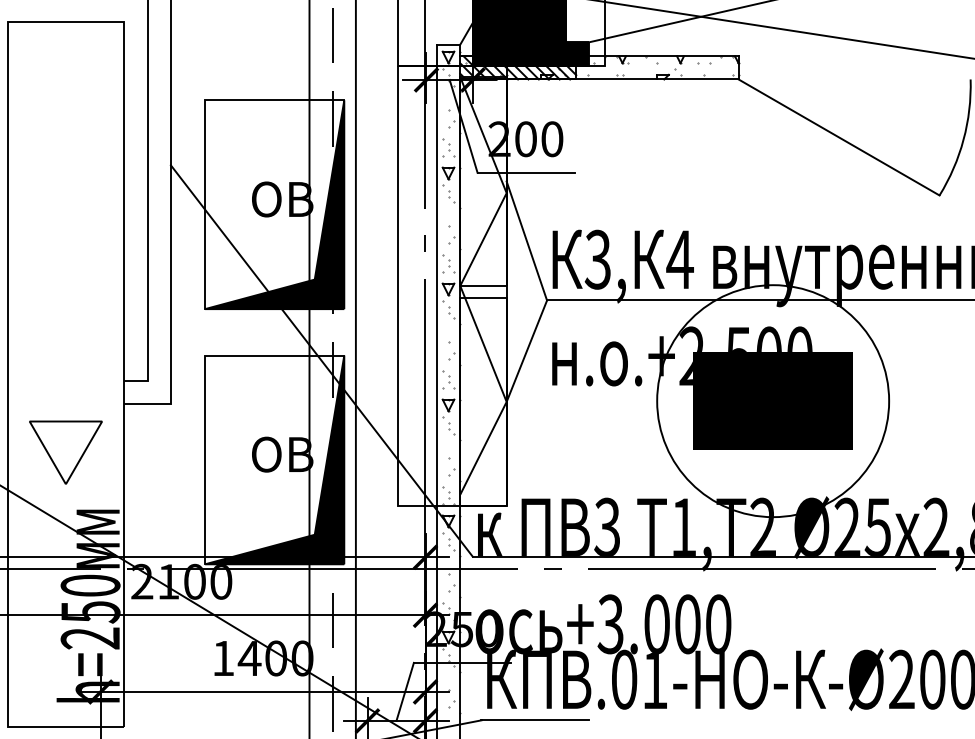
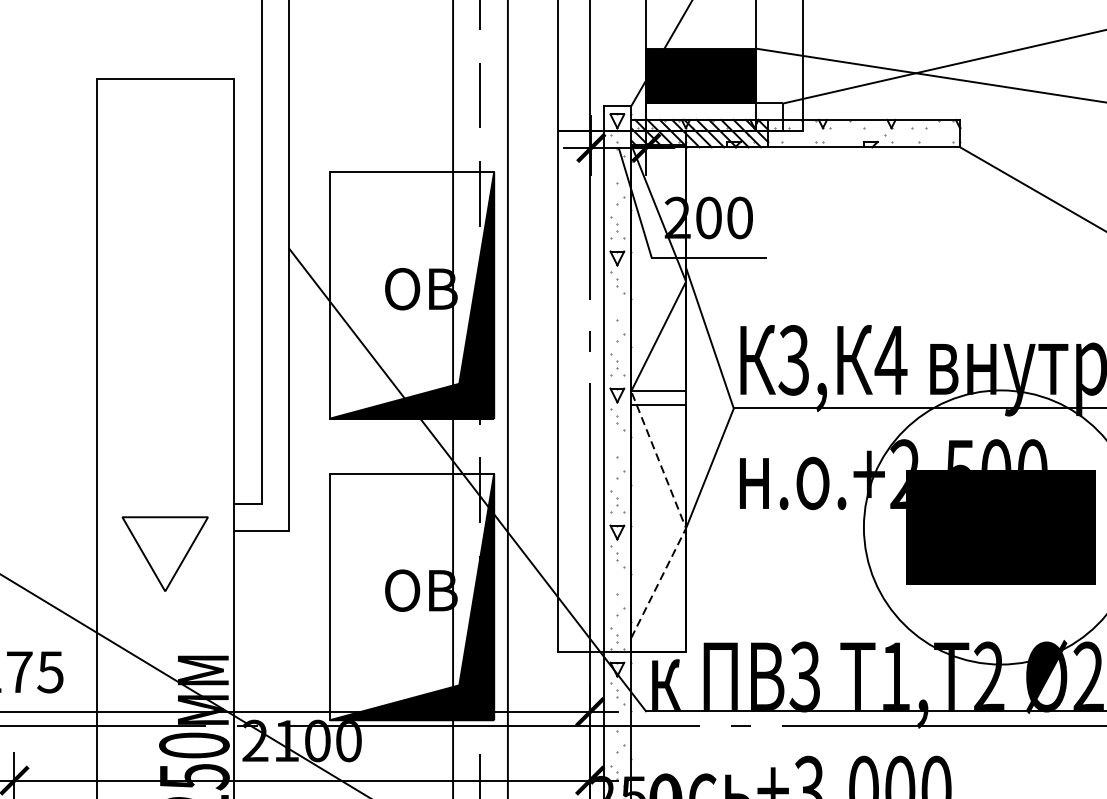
fill: (530, 53) -> (714, 116), removed
line: (502, 392) -> (681, 517), solid -> dashed
part: (65, 452) -> (164, 553), moved

